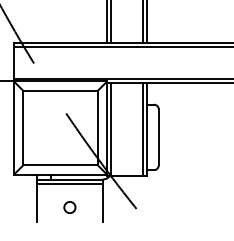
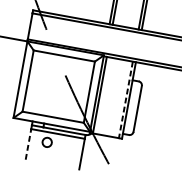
line: (142, 129) -> (125, 100), solid -> dashed
line: (37, 202) -> (28, 144), solid -> dashed
circle: (69, 207) -> (46, 142), moved

